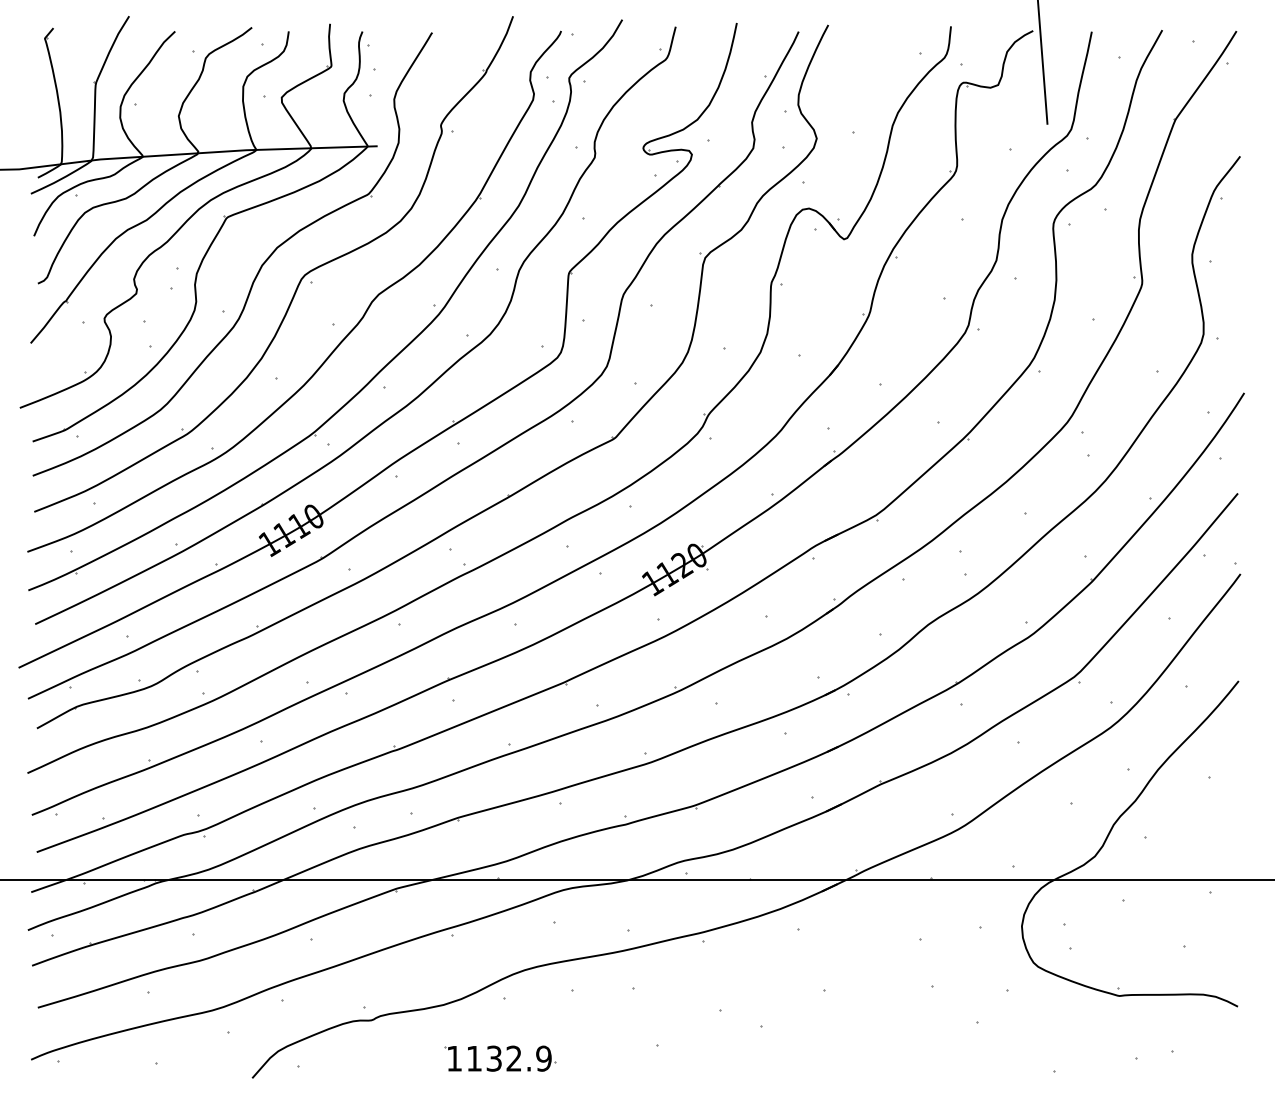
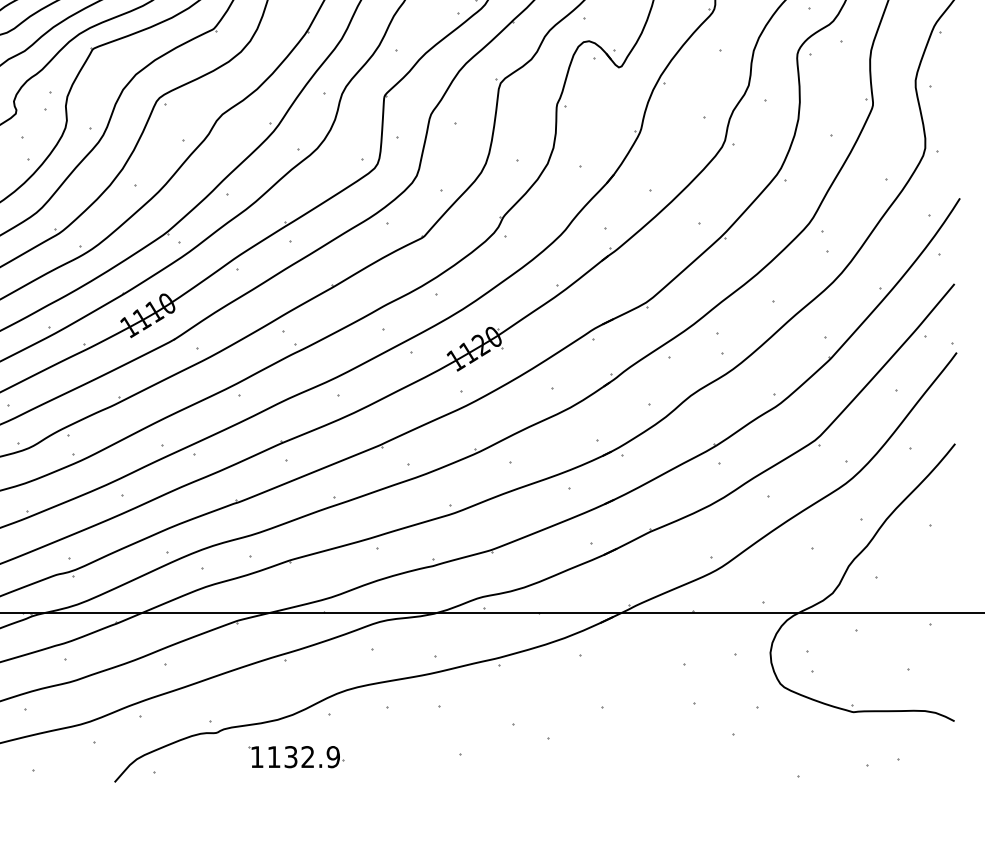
part: (500, 1058) -> (296, 756), moved

